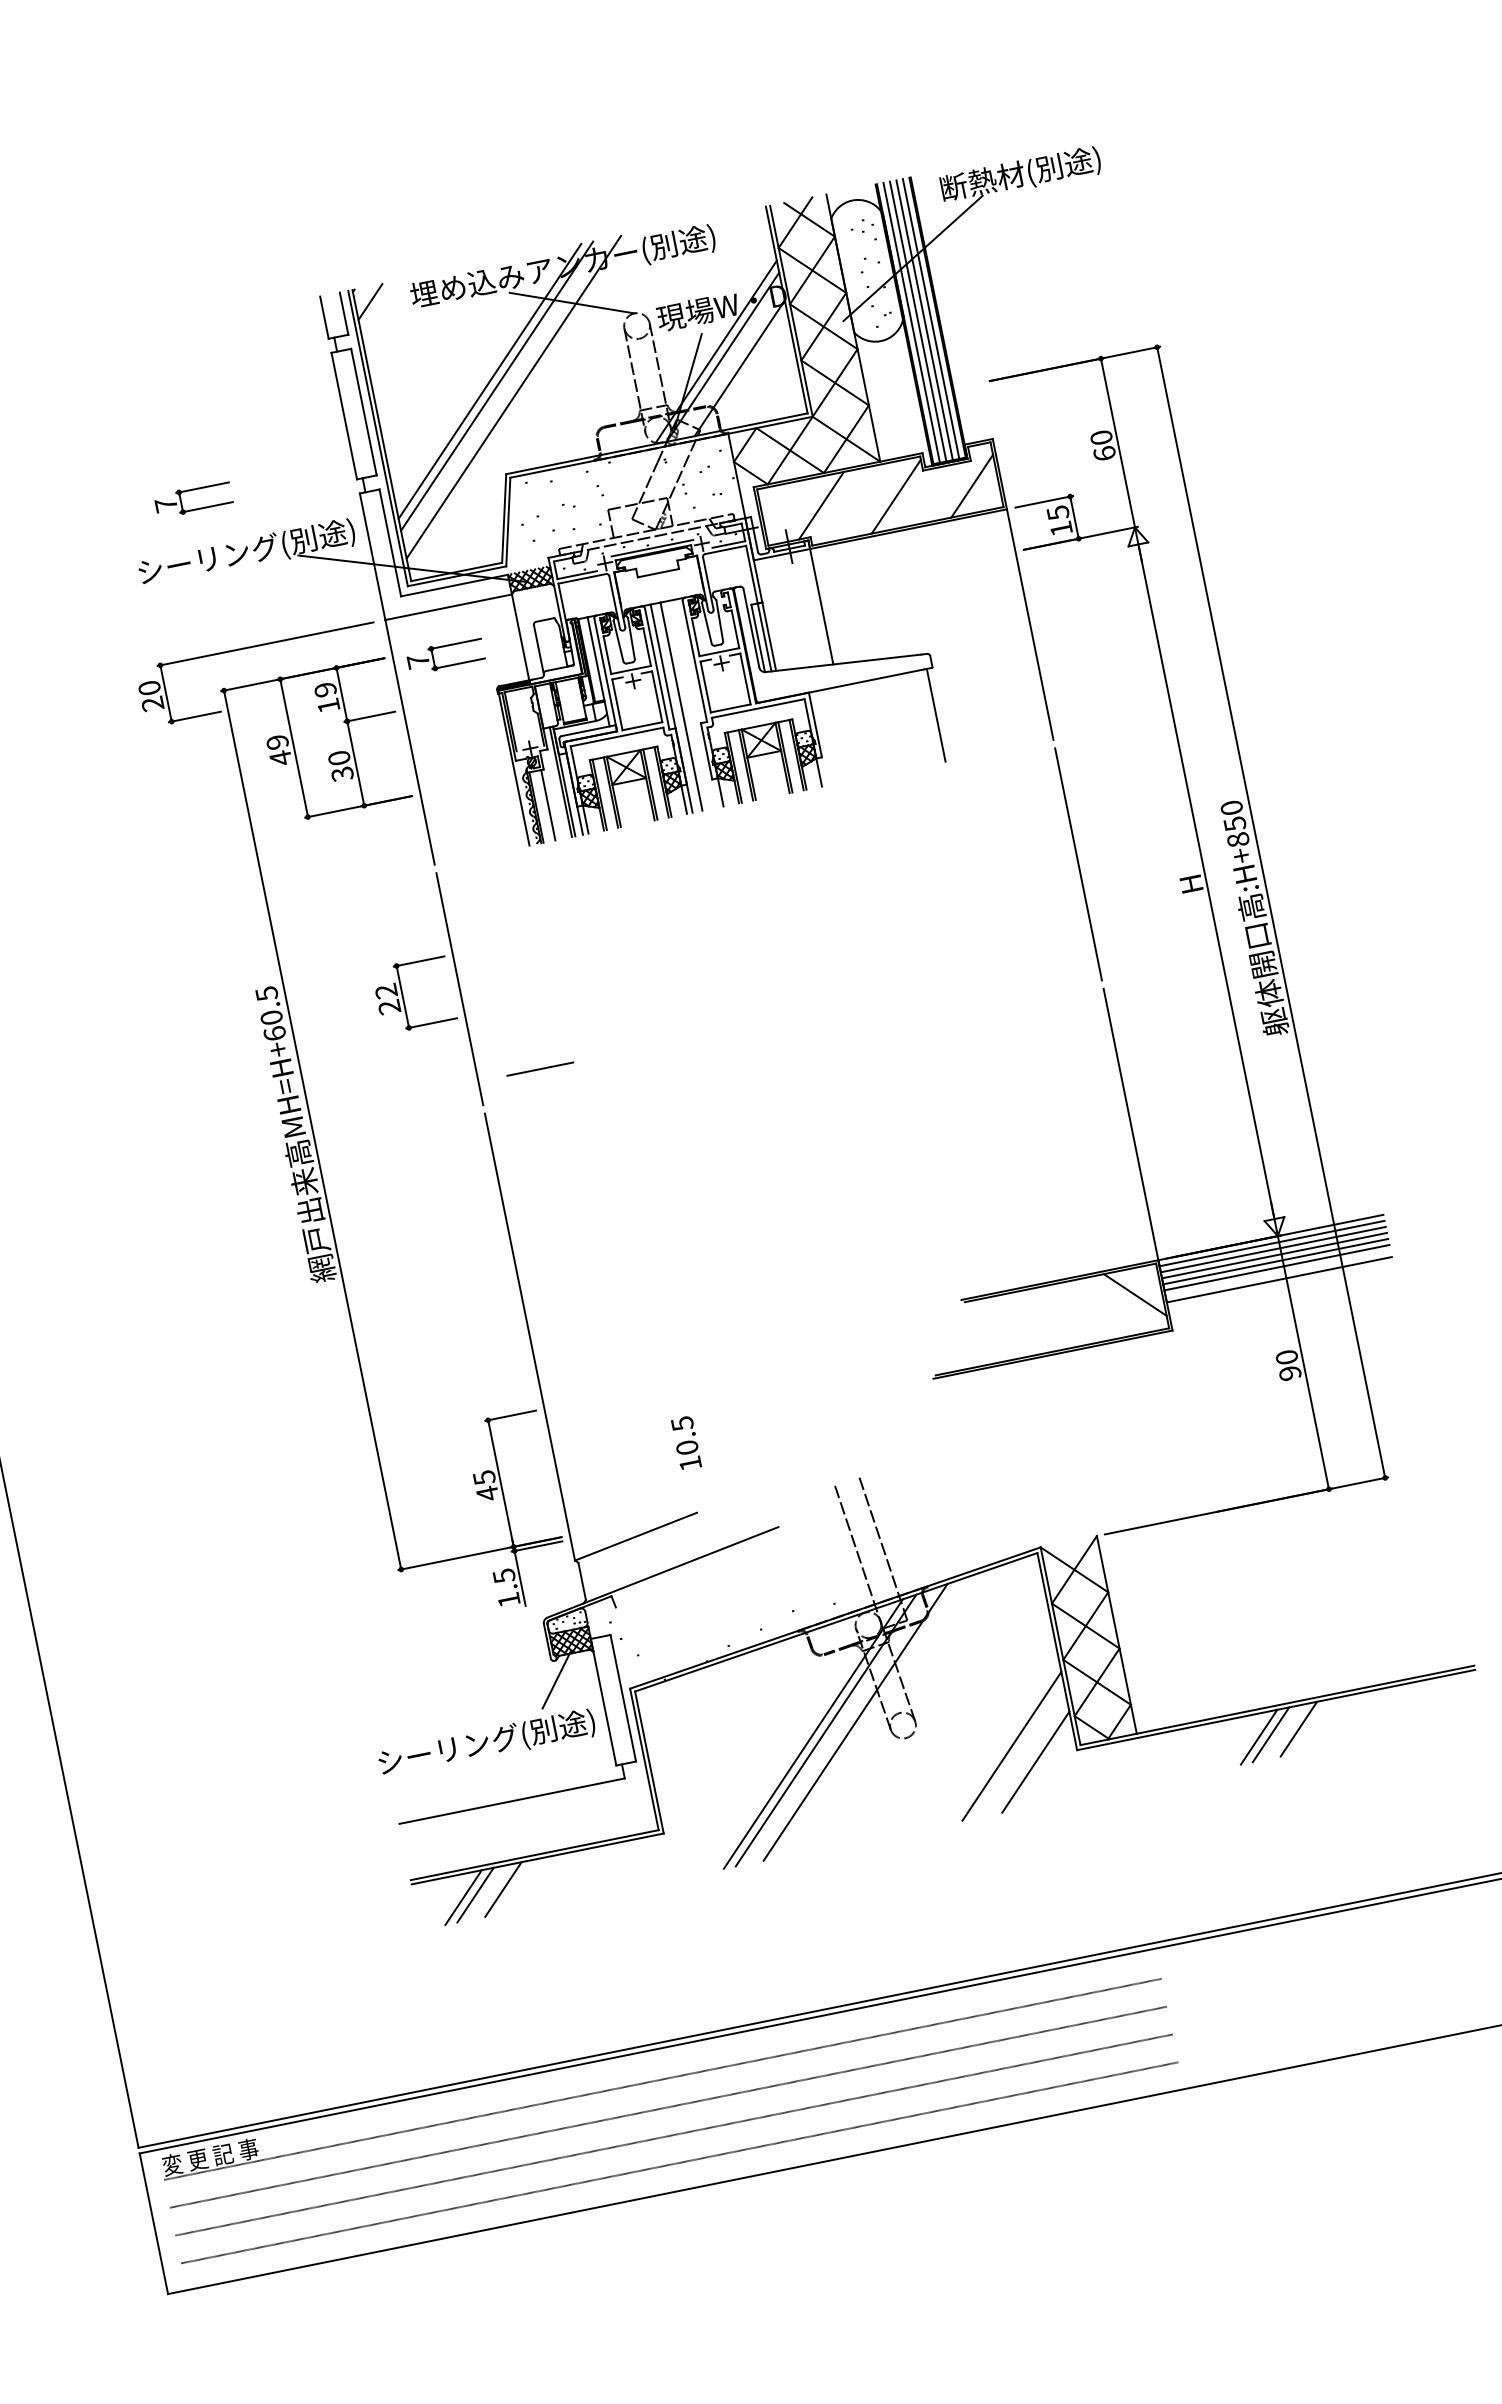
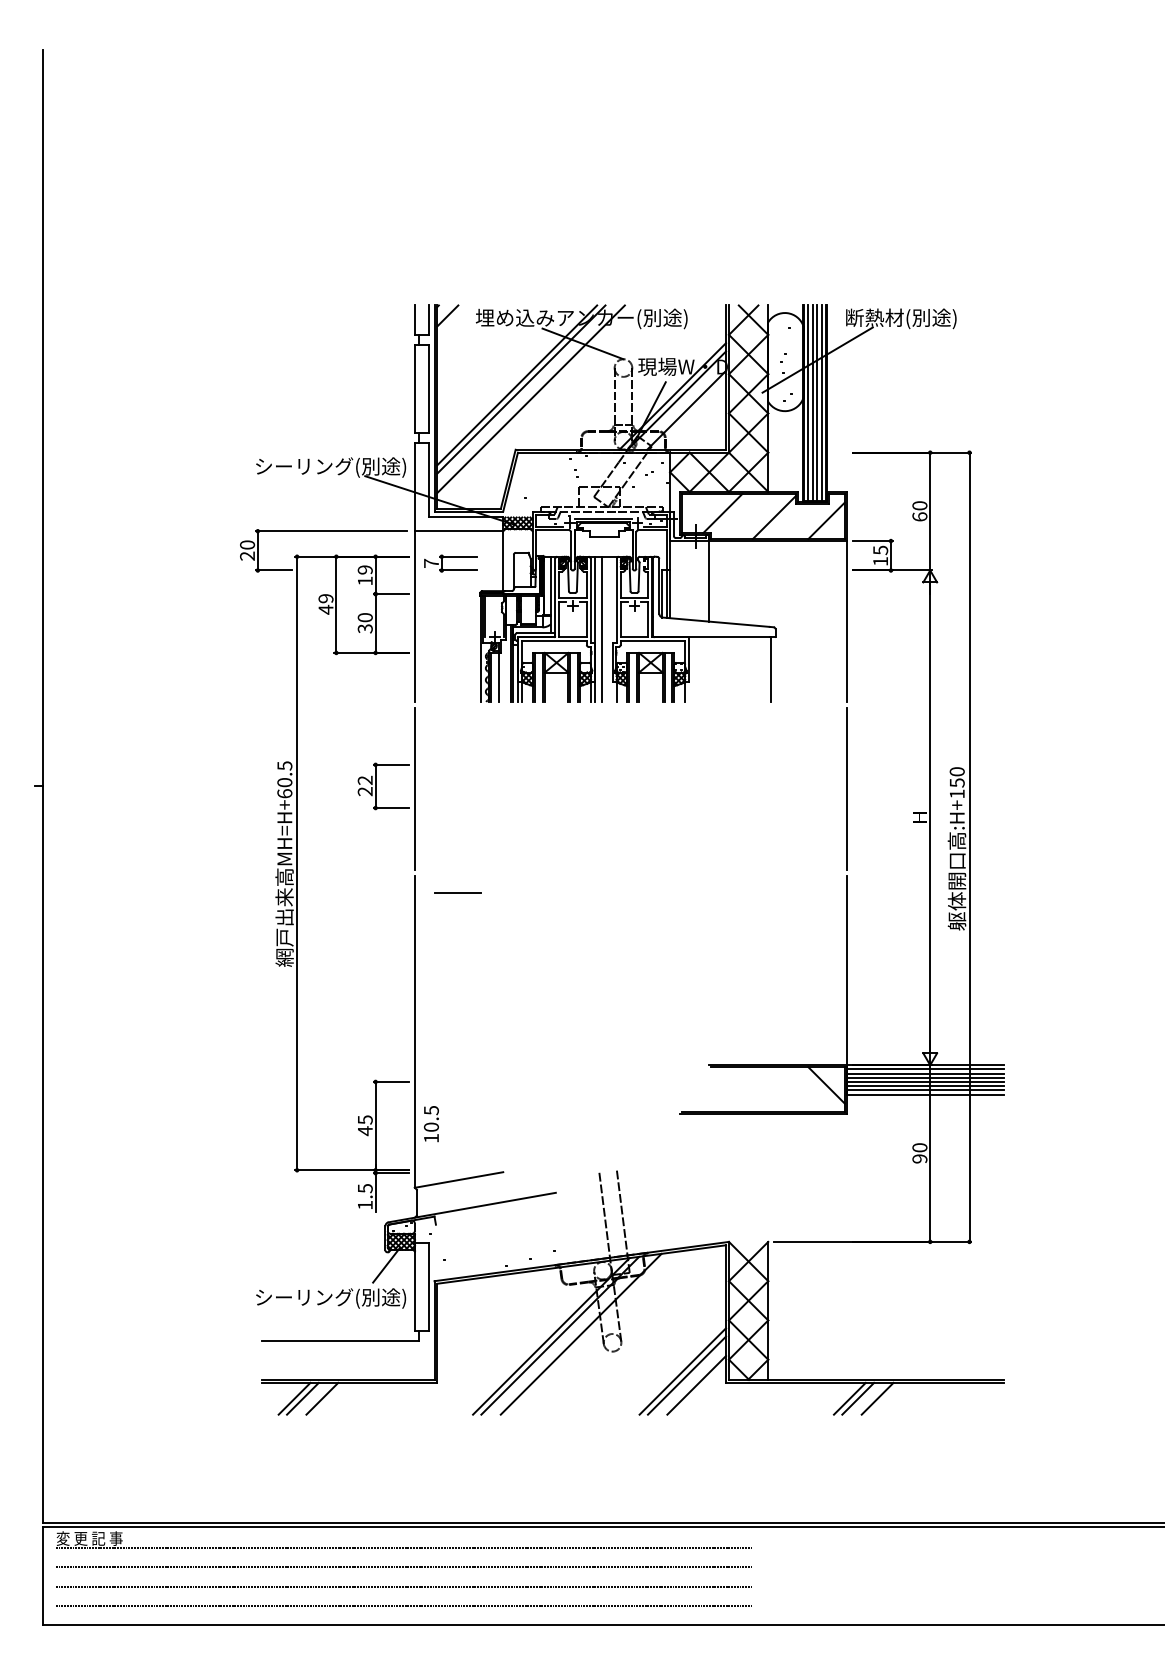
part: (193, 499) -> (302, 424), removed
text: (1237, 839) -> (956, 793), :H+850 -> :H+150
line: (539, 1067) -> (457, 892), moved
line: (1276, 1274) -> (924, 1090), added
text: (686, 1443) -> (431, 1124), moved
line: (1018, 1751) -> (686, 1375), added

